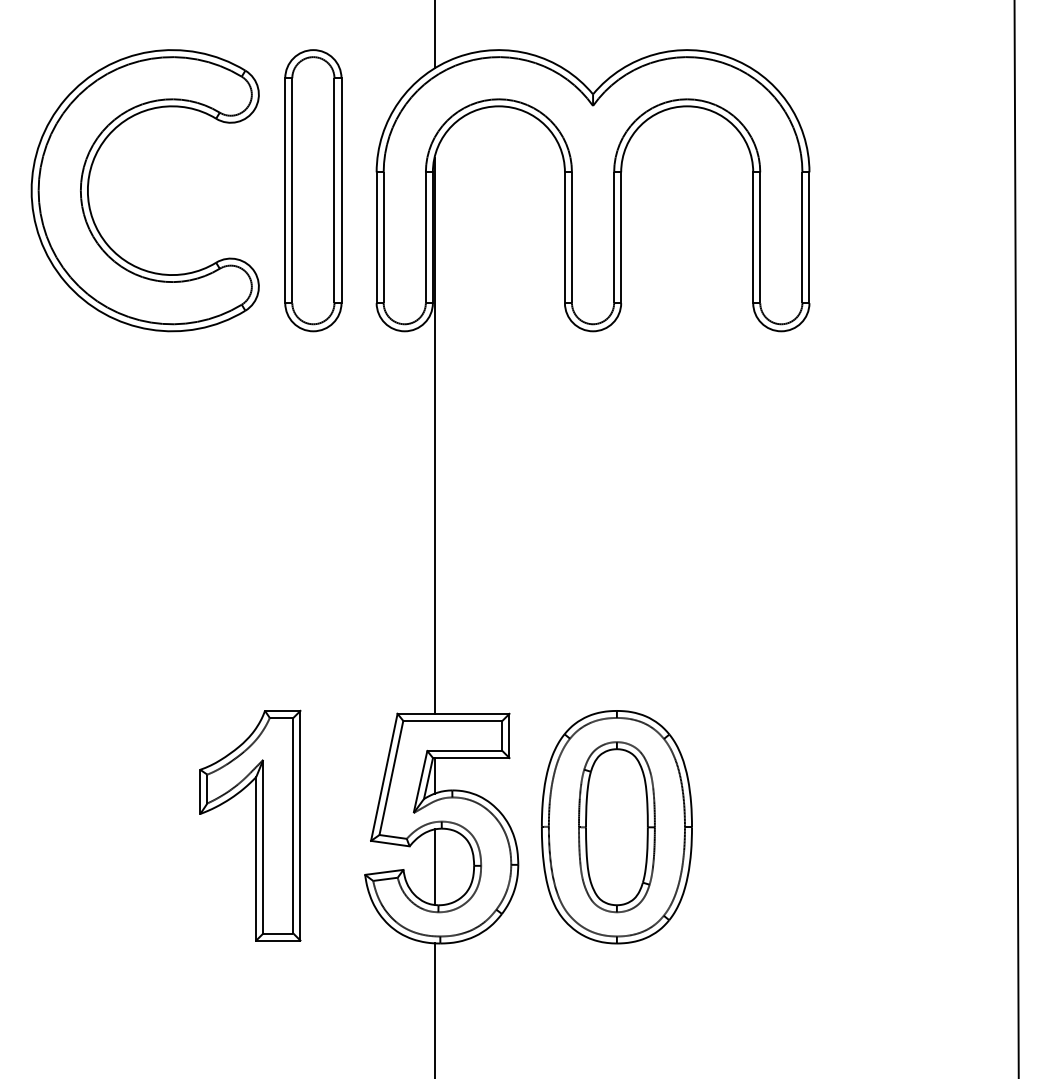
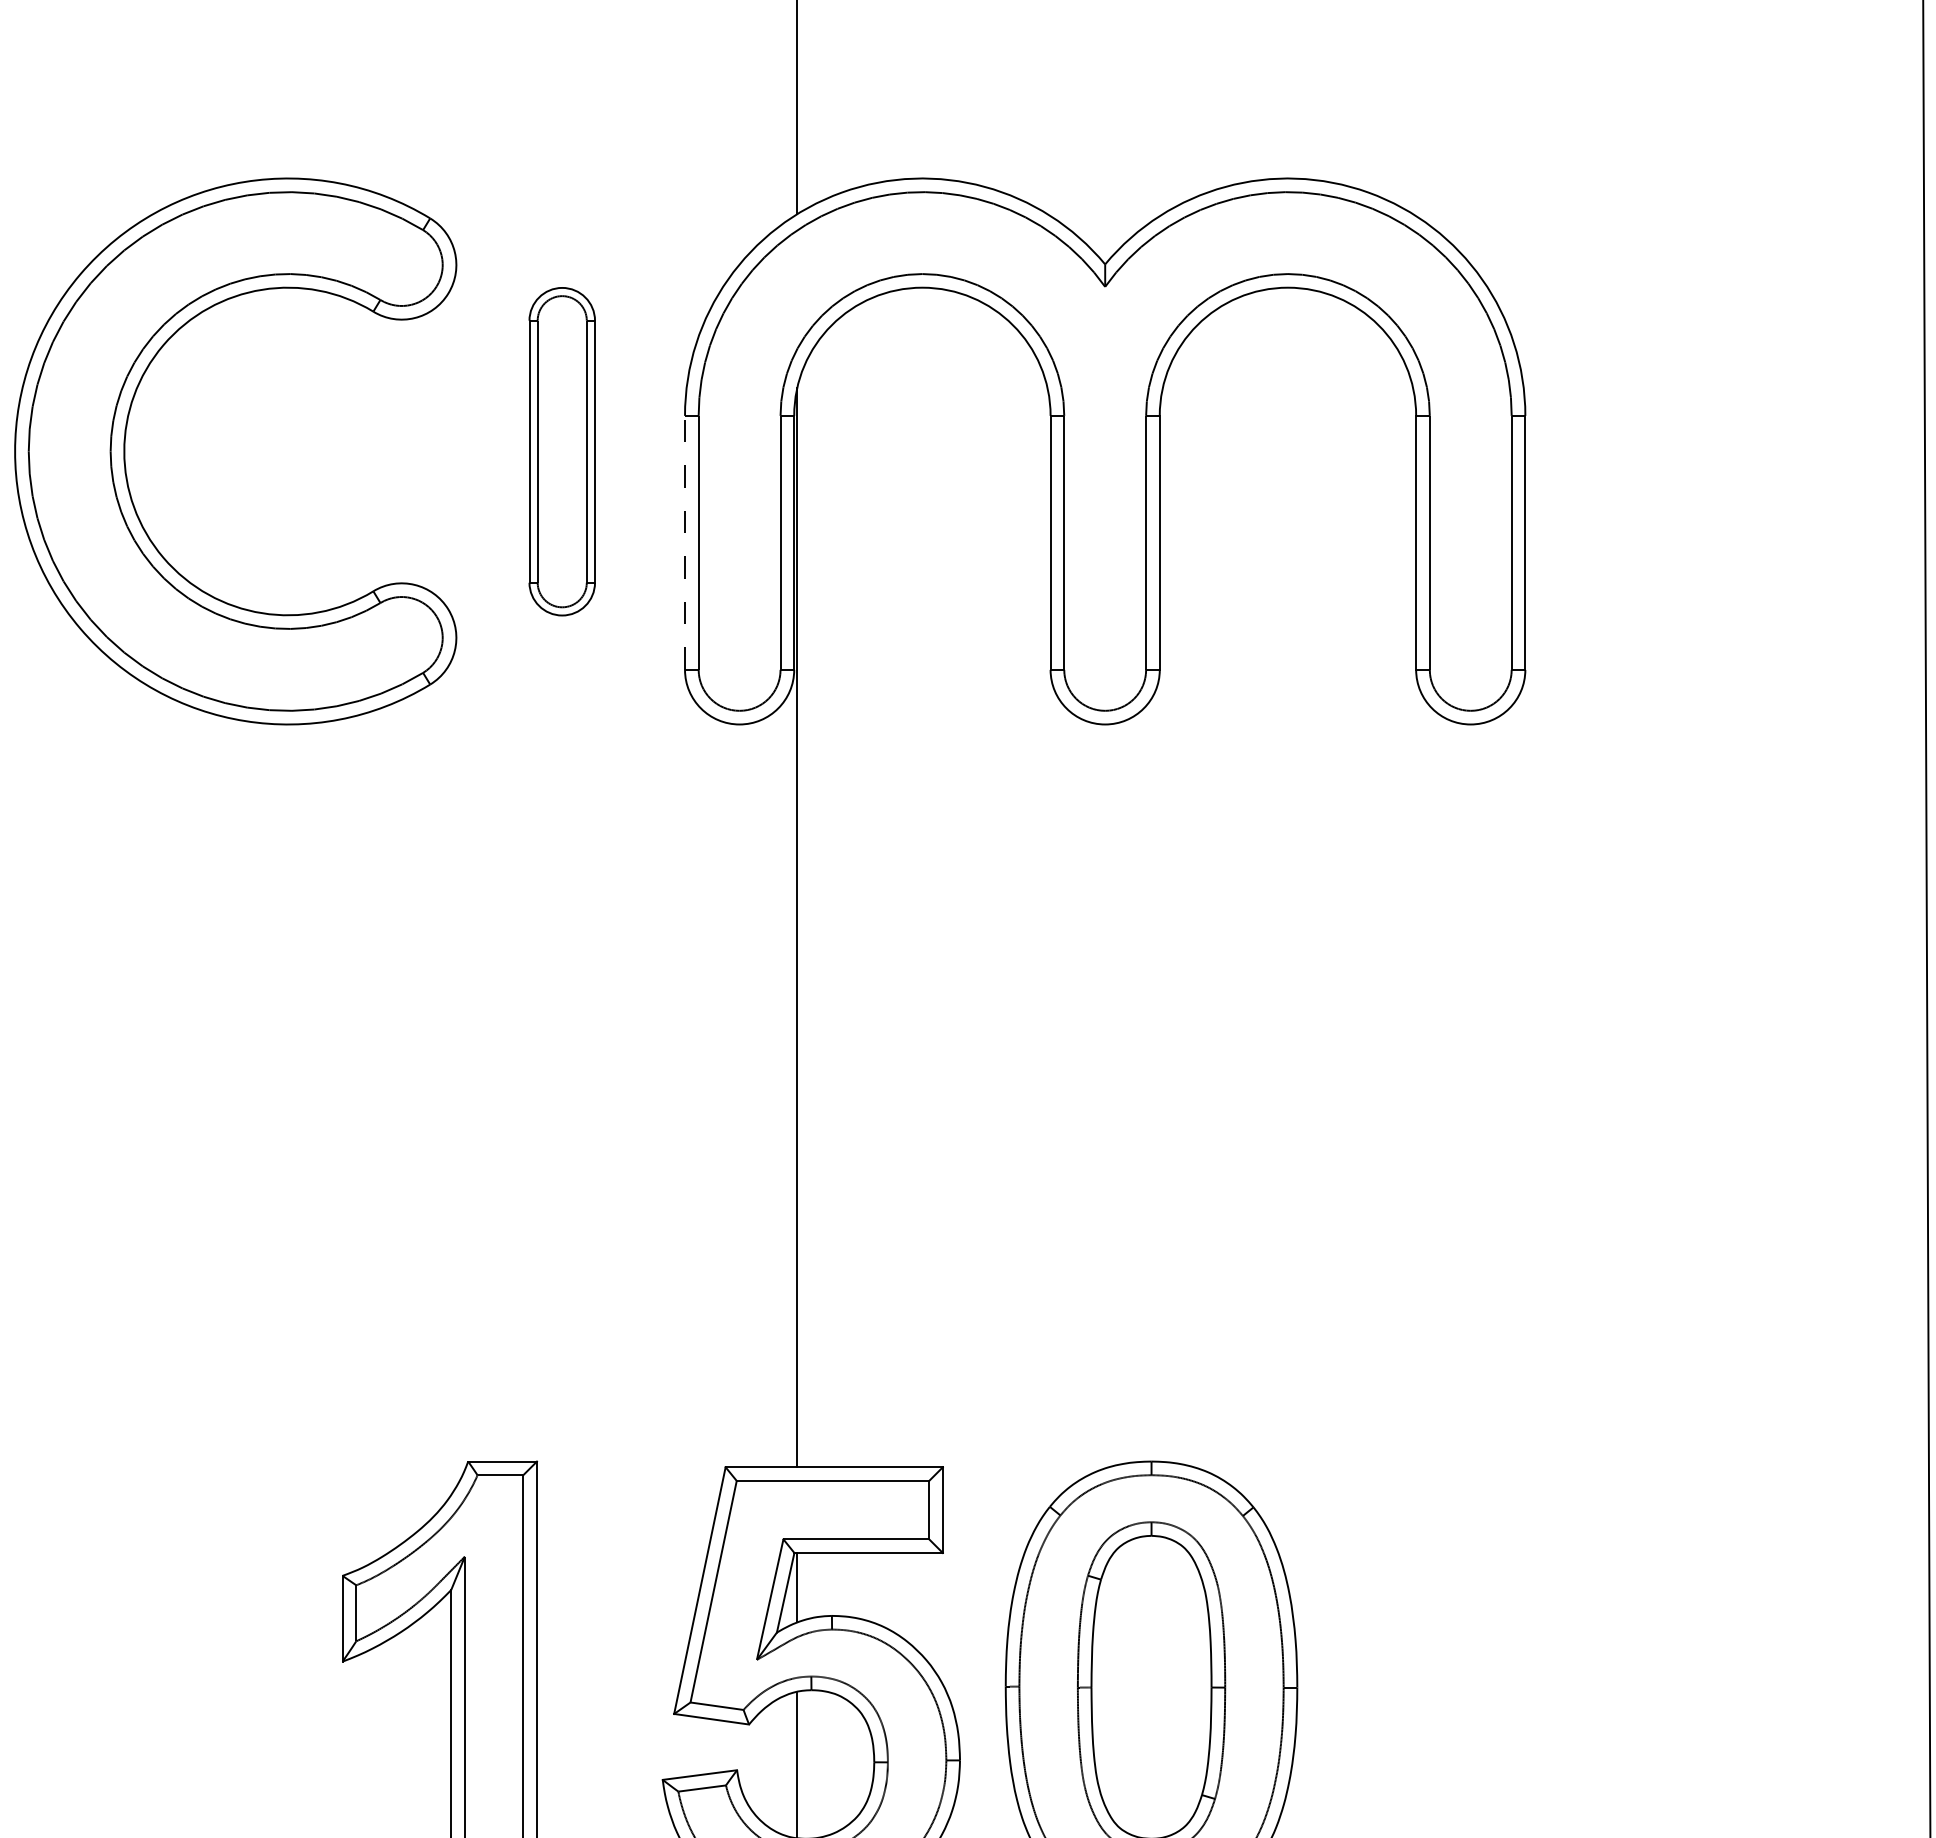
part: (313, 190) -> (562, 451), size x0.6
line: (376, 237) -> (684, 542), solid -> dashed

